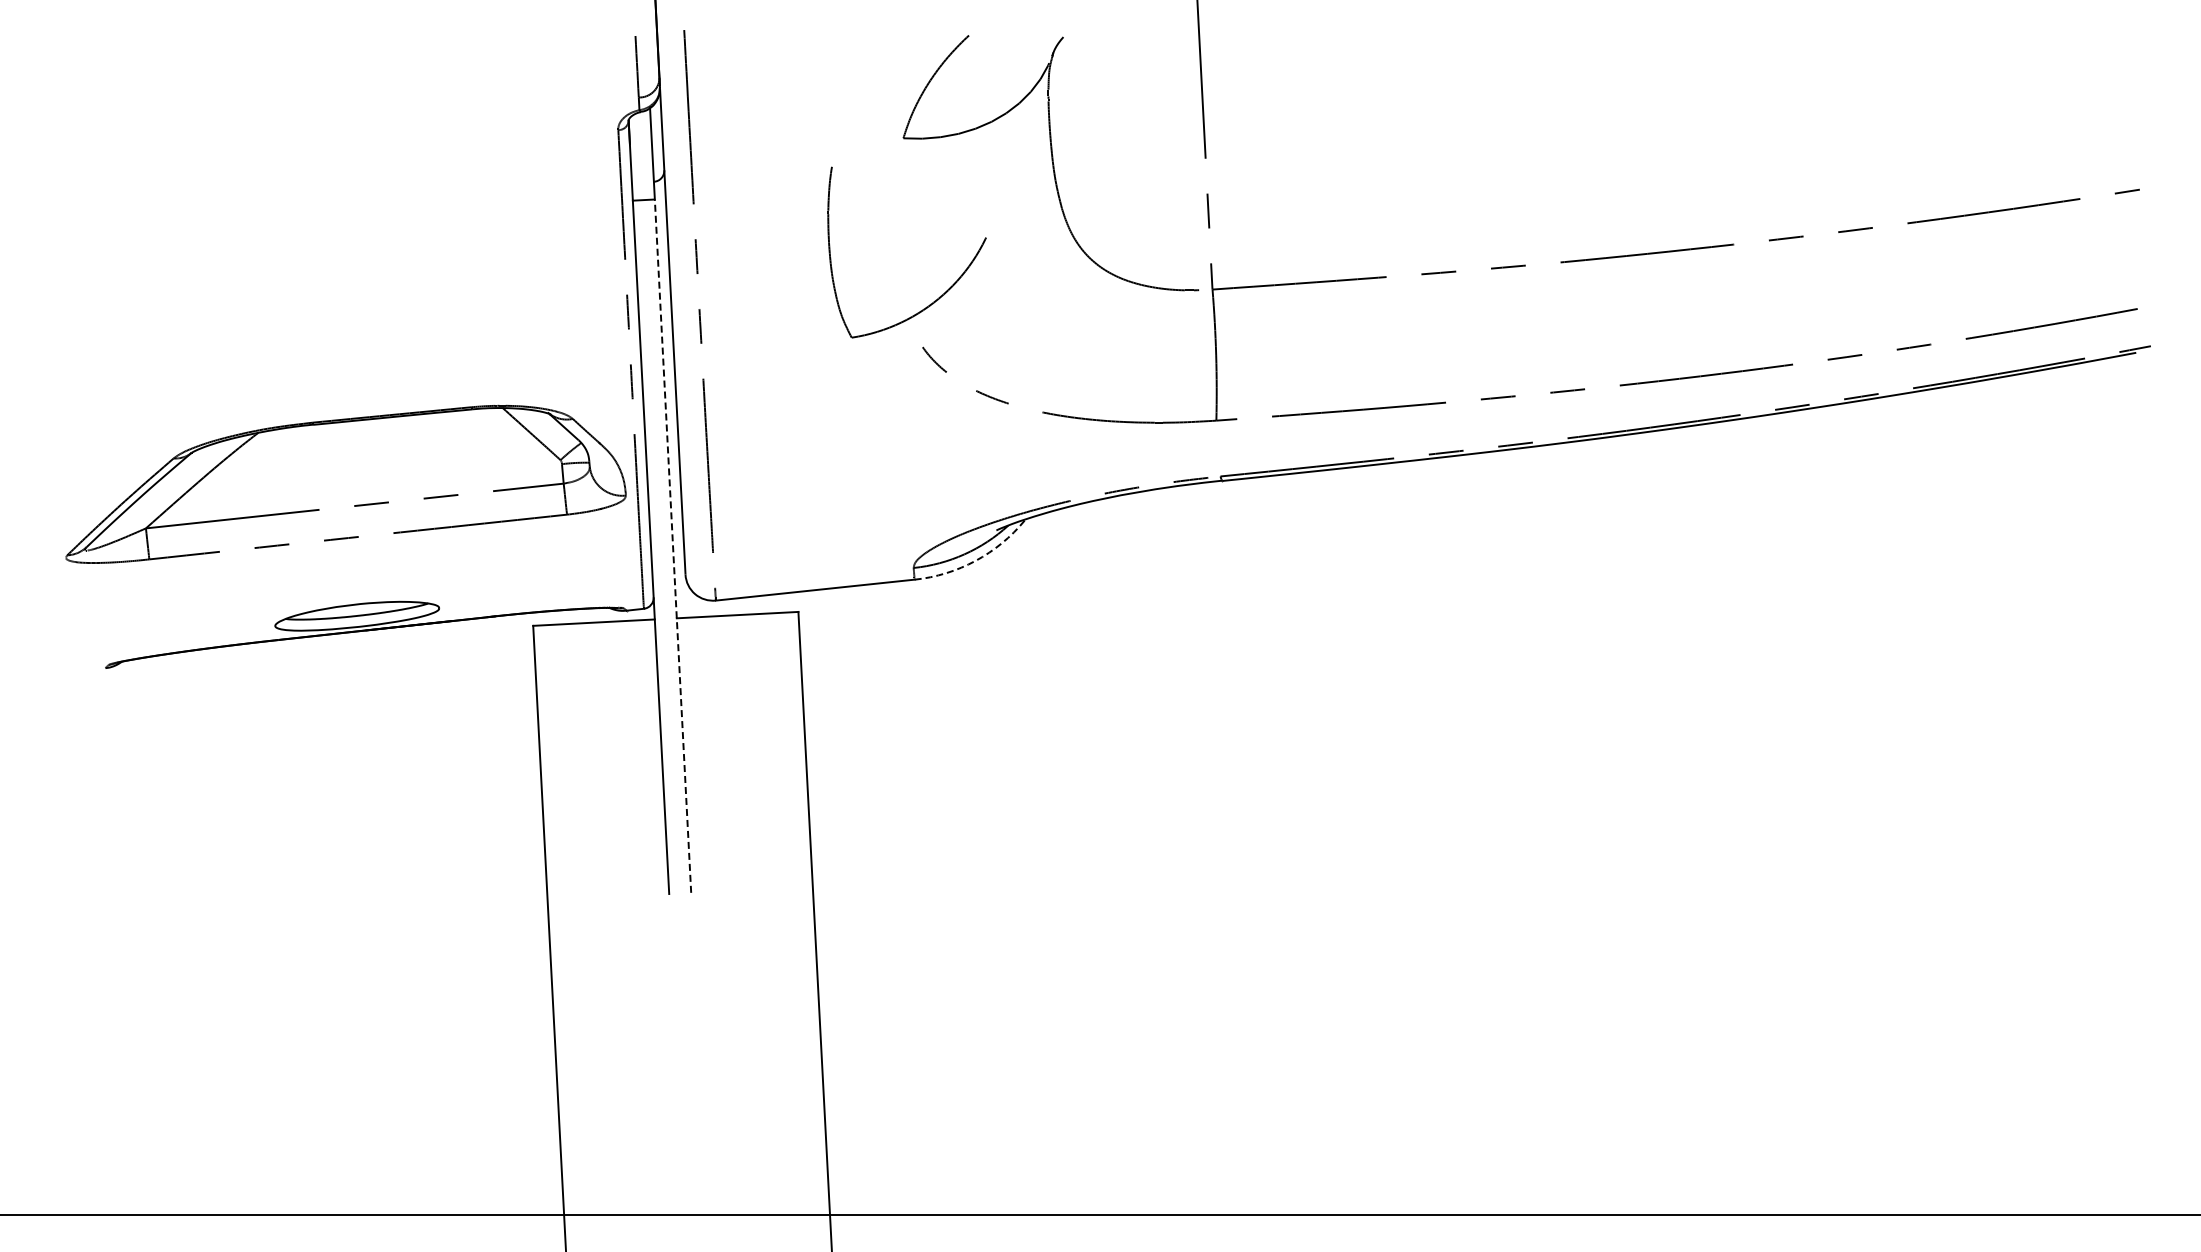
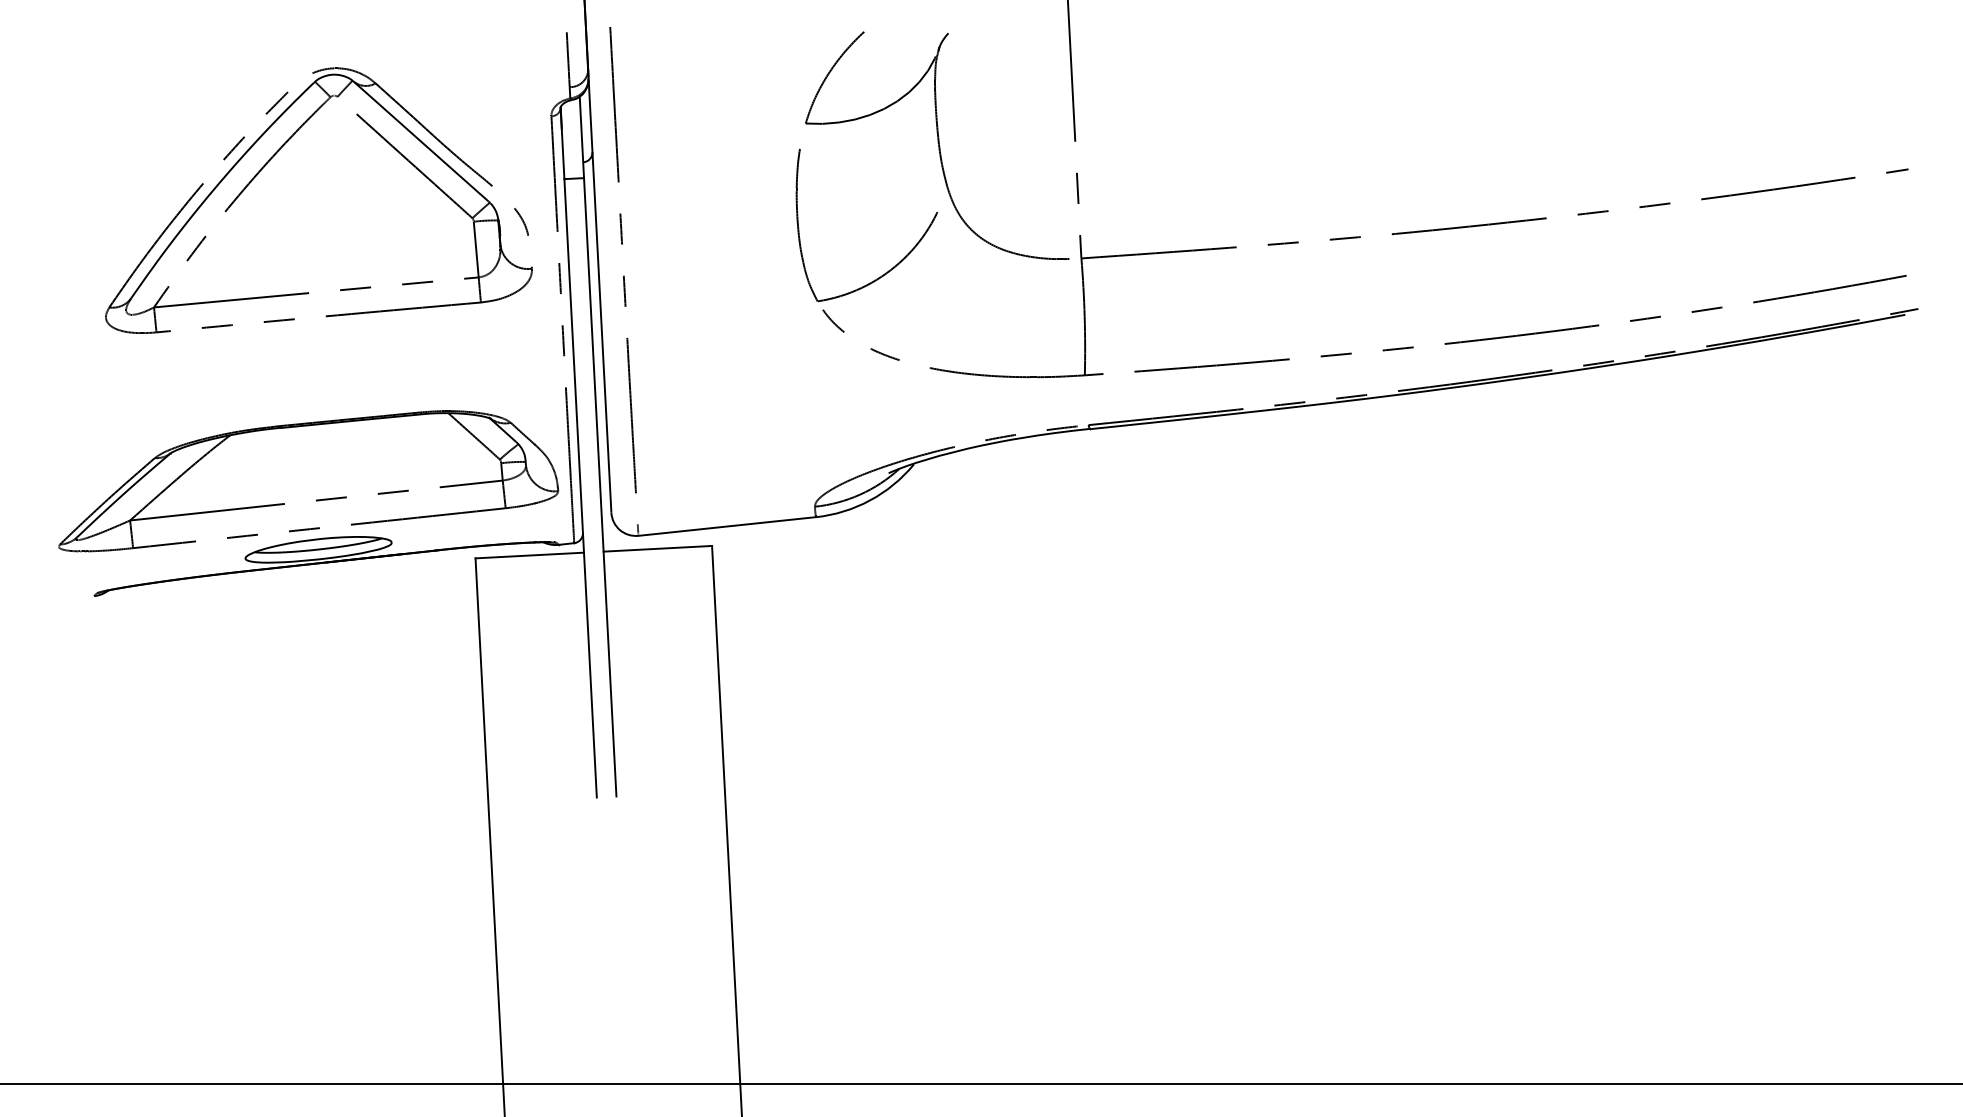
part: (308, 174) -> (275, 155), added
part: (940, 295) -> (896, 263), moved
part: (356, 504) -> (317, 499), moved
line: (673, 545) -> (600, 486), dashed -> solid
arc: (975, 560) -> (870, 500), dashed -> solid

